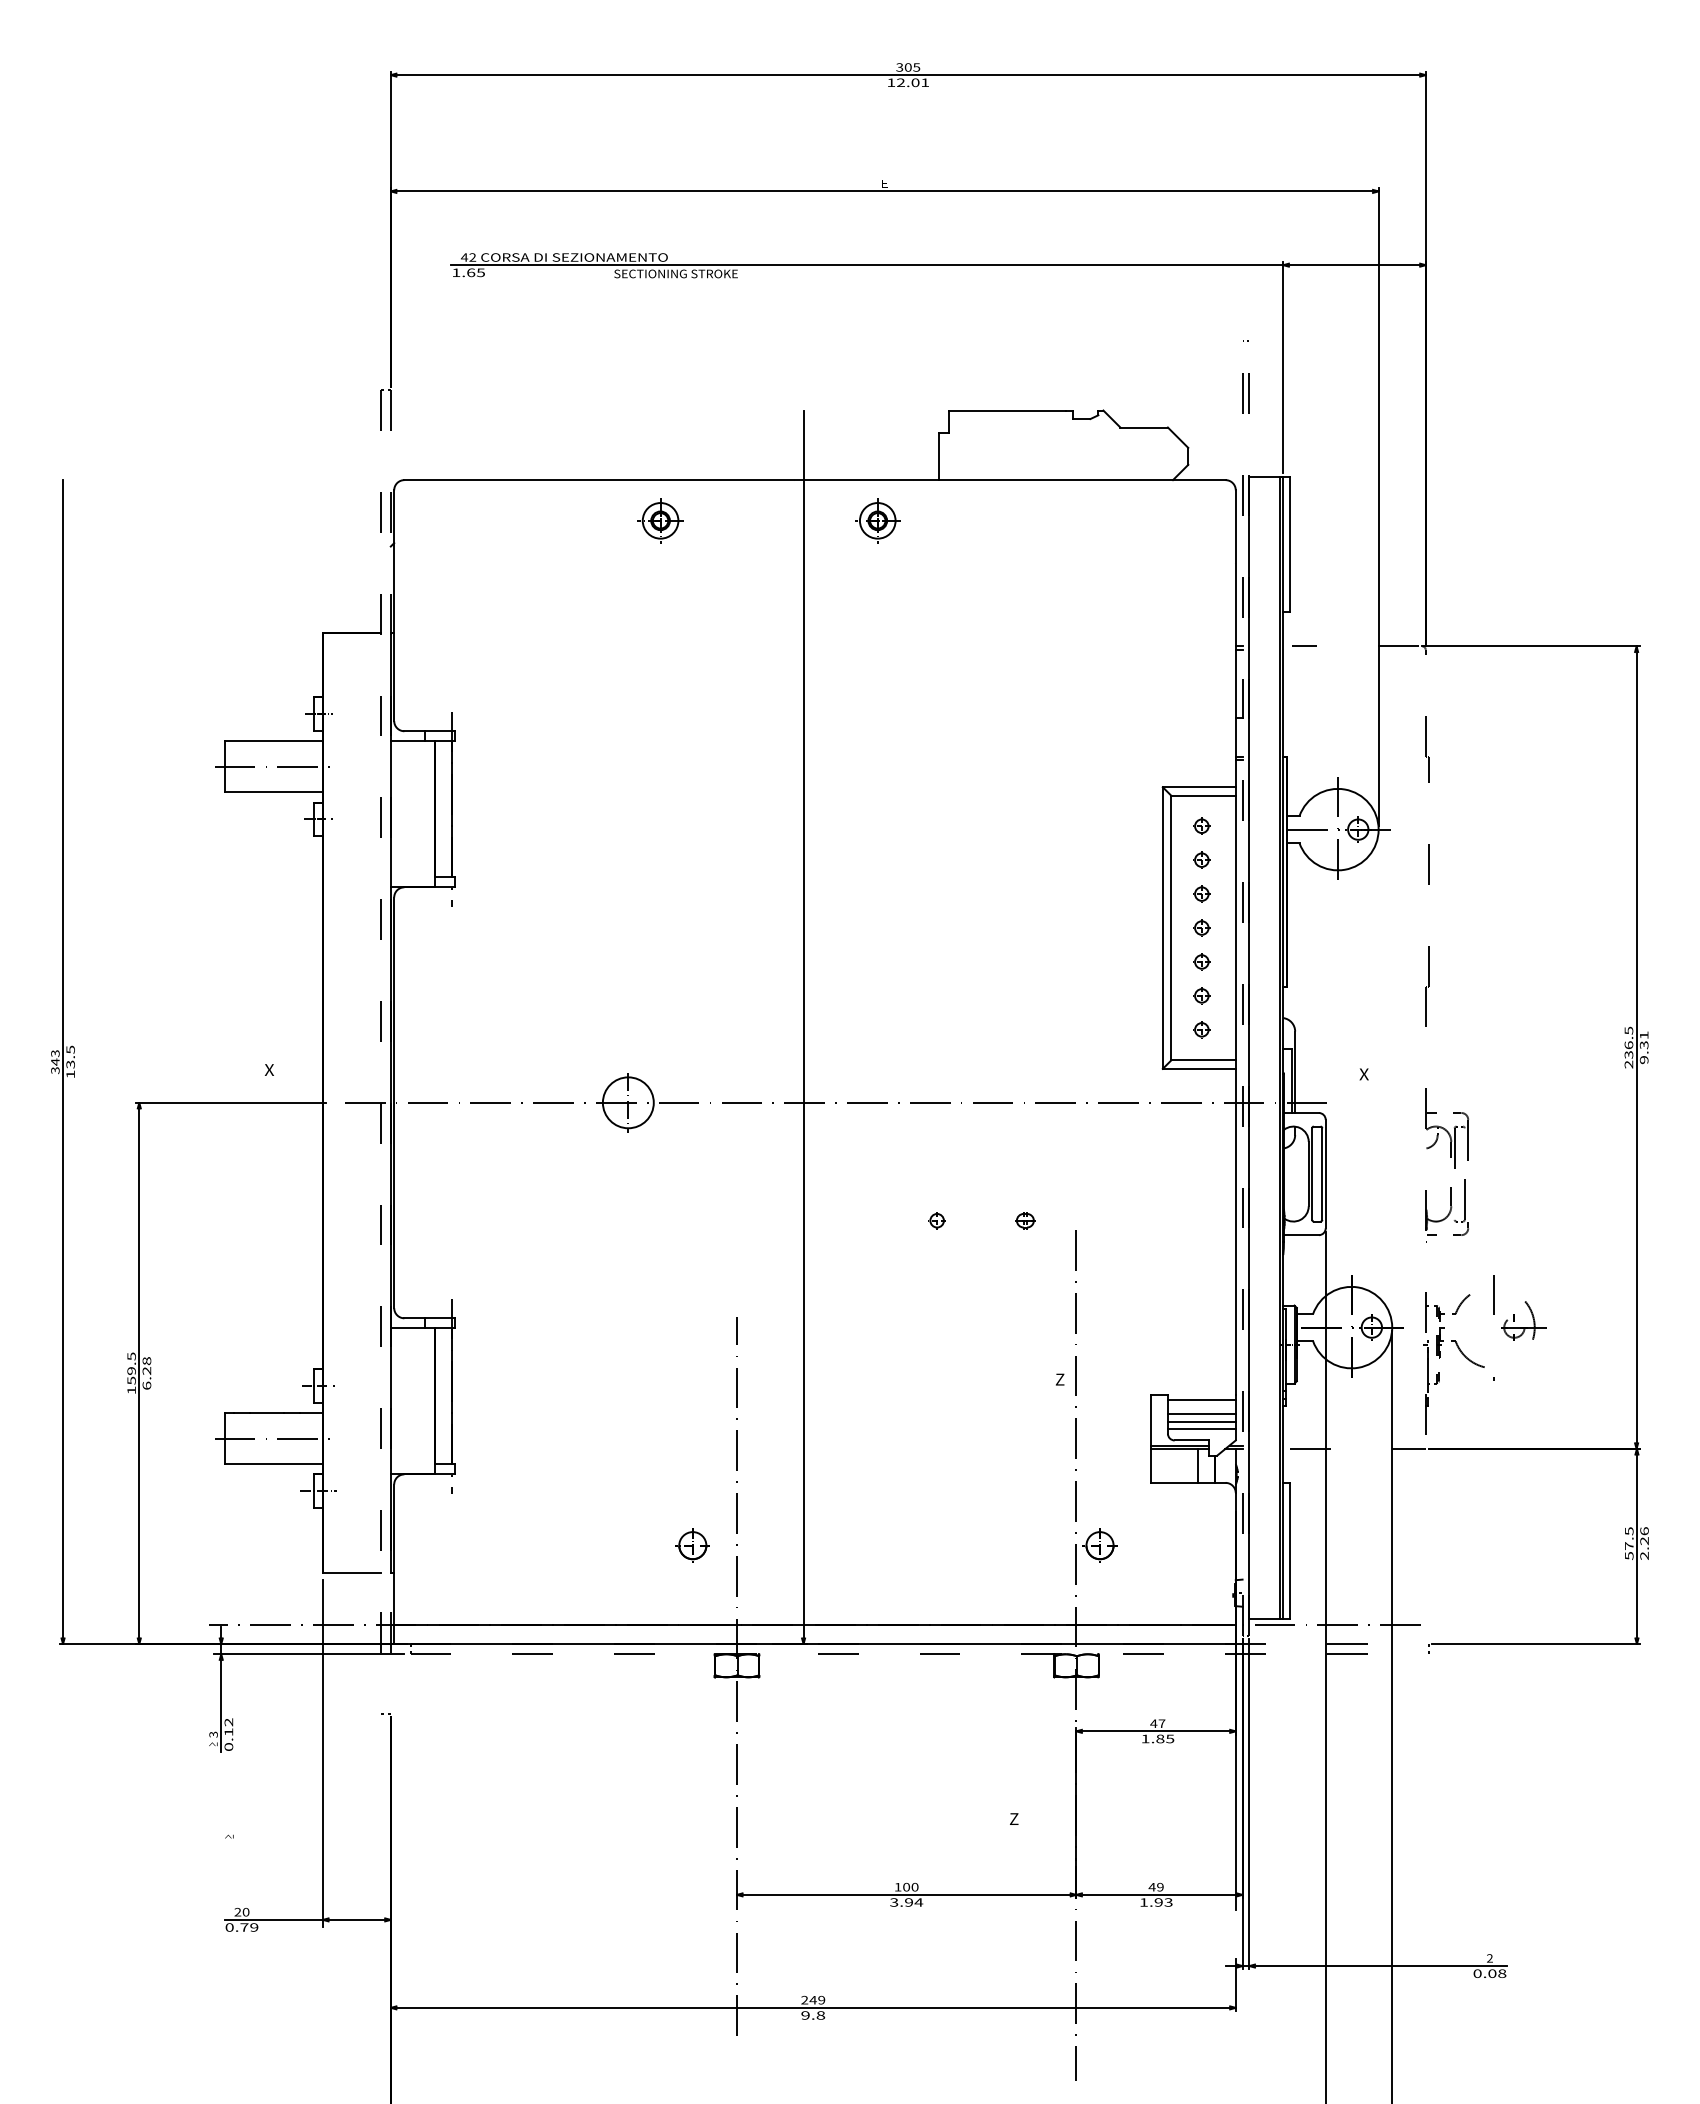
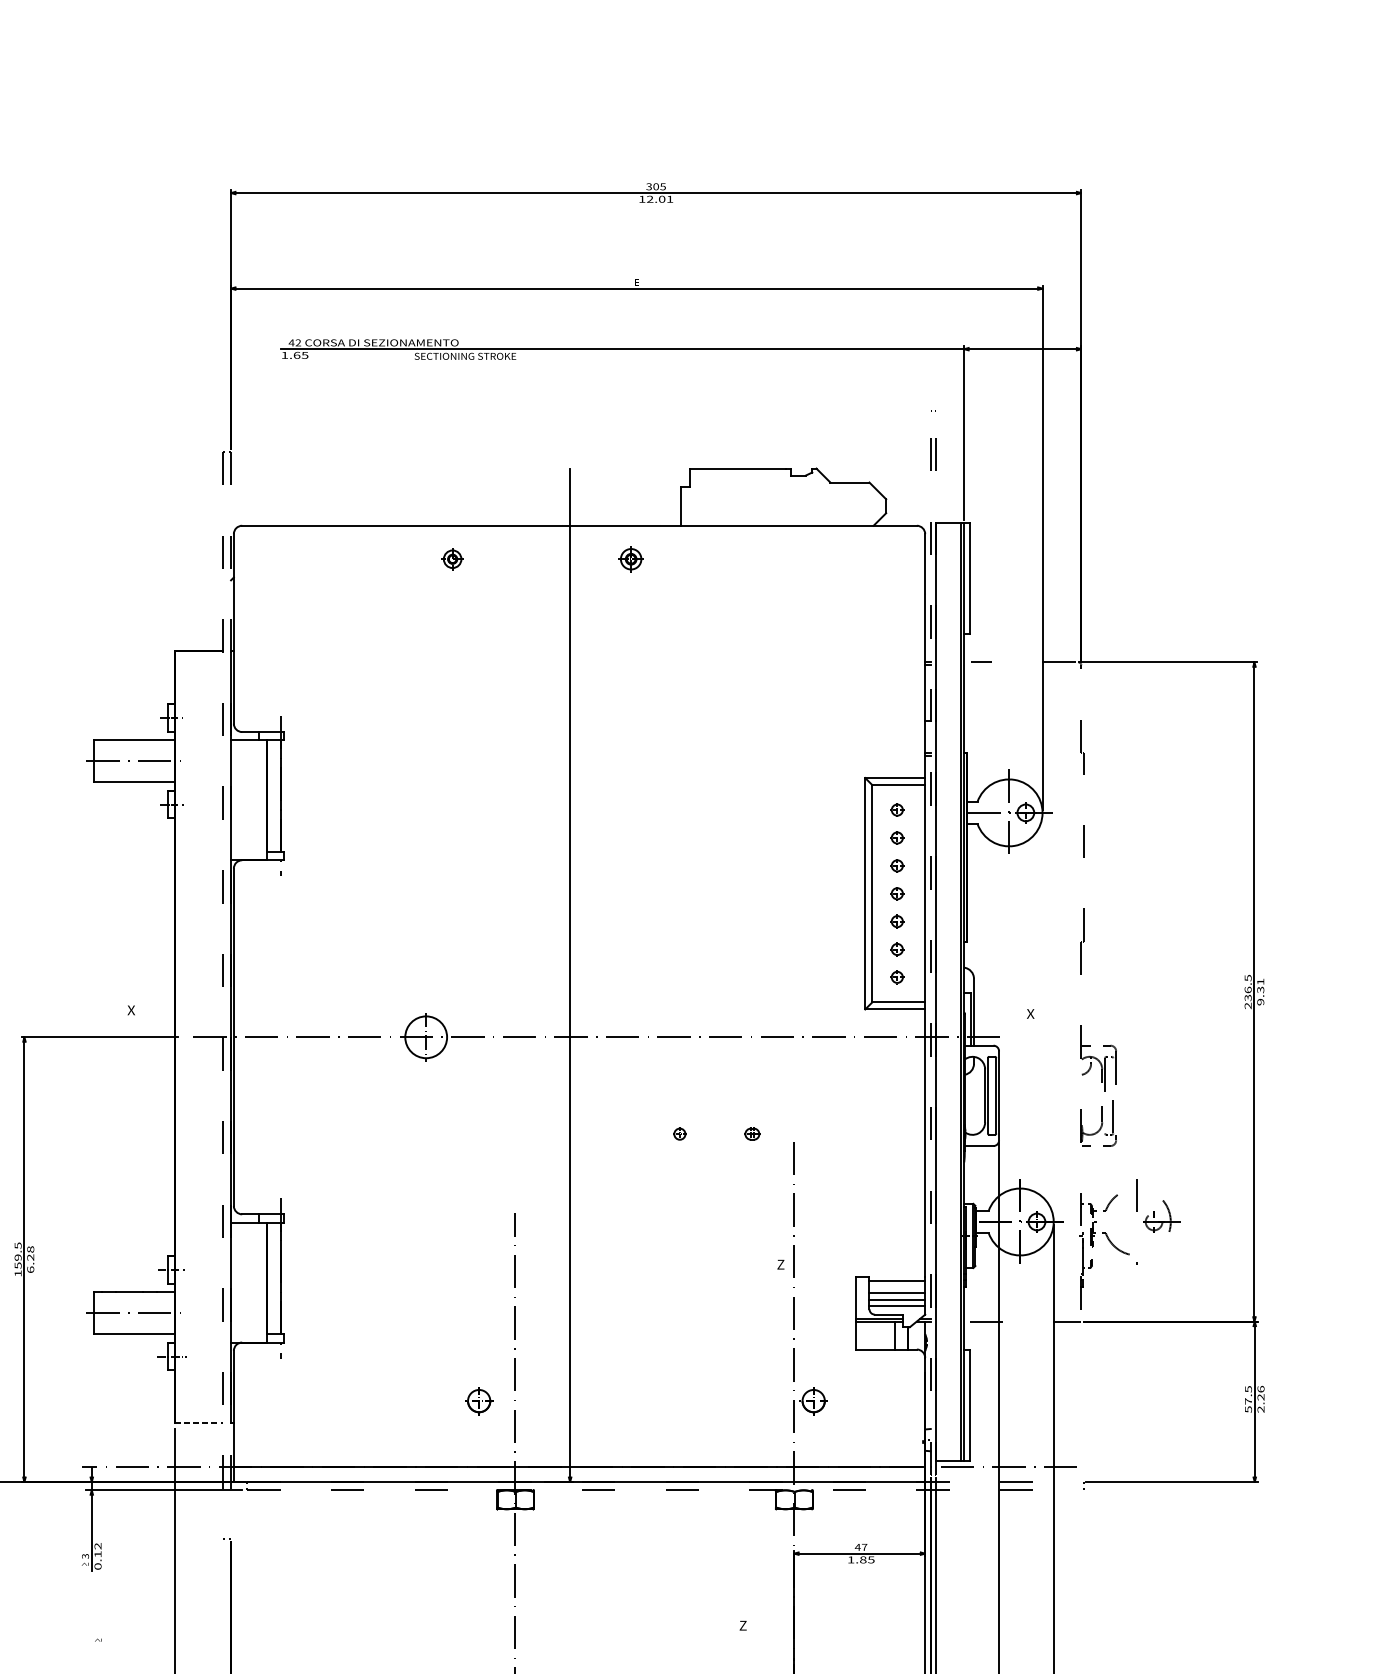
part: (660, 520) -> (452, 558), size x0.6
part: (877, 520) -> (630, 558), size x0.7
line: (351, 1572) -> (198, 1423), solid -> dashed

